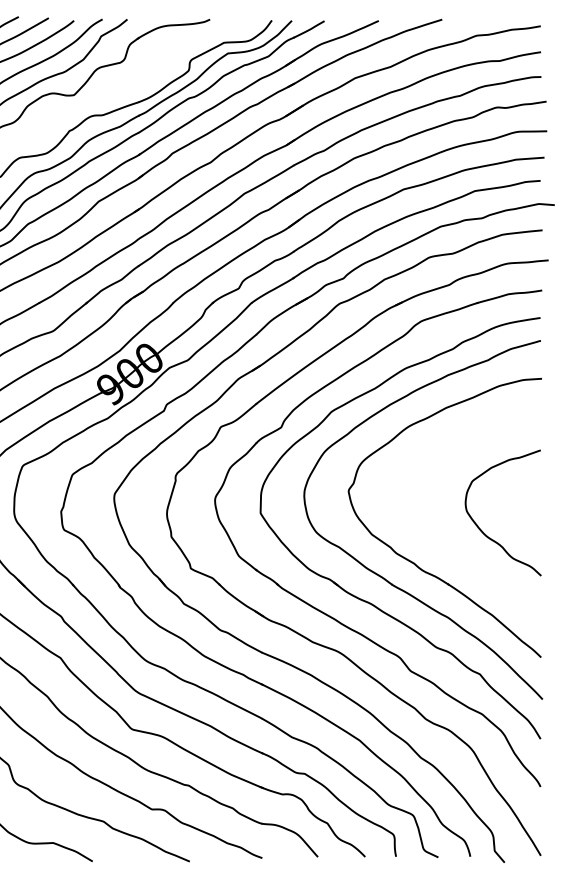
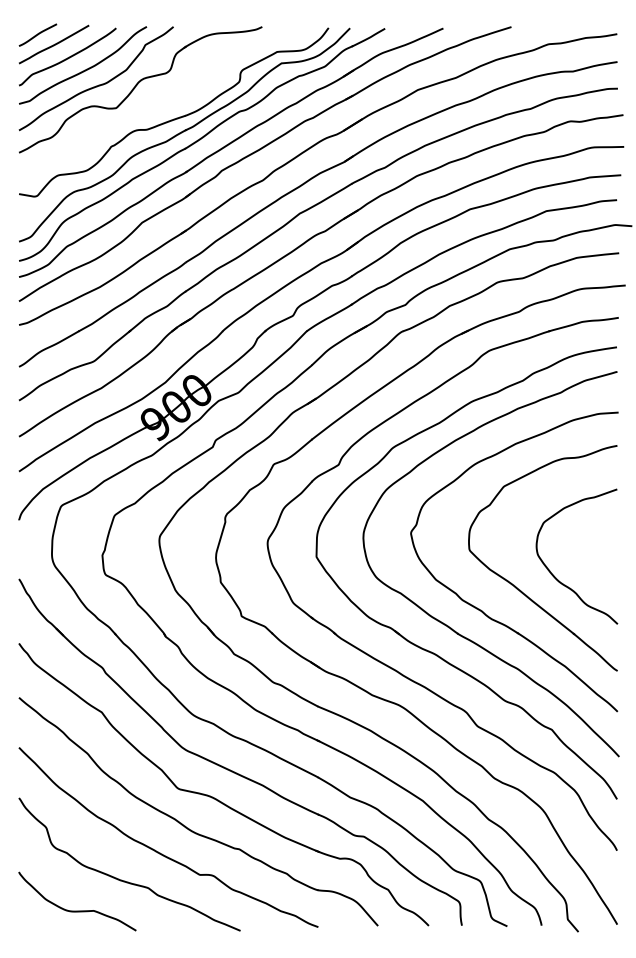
part: (445, 539) -> (515, 585), added

